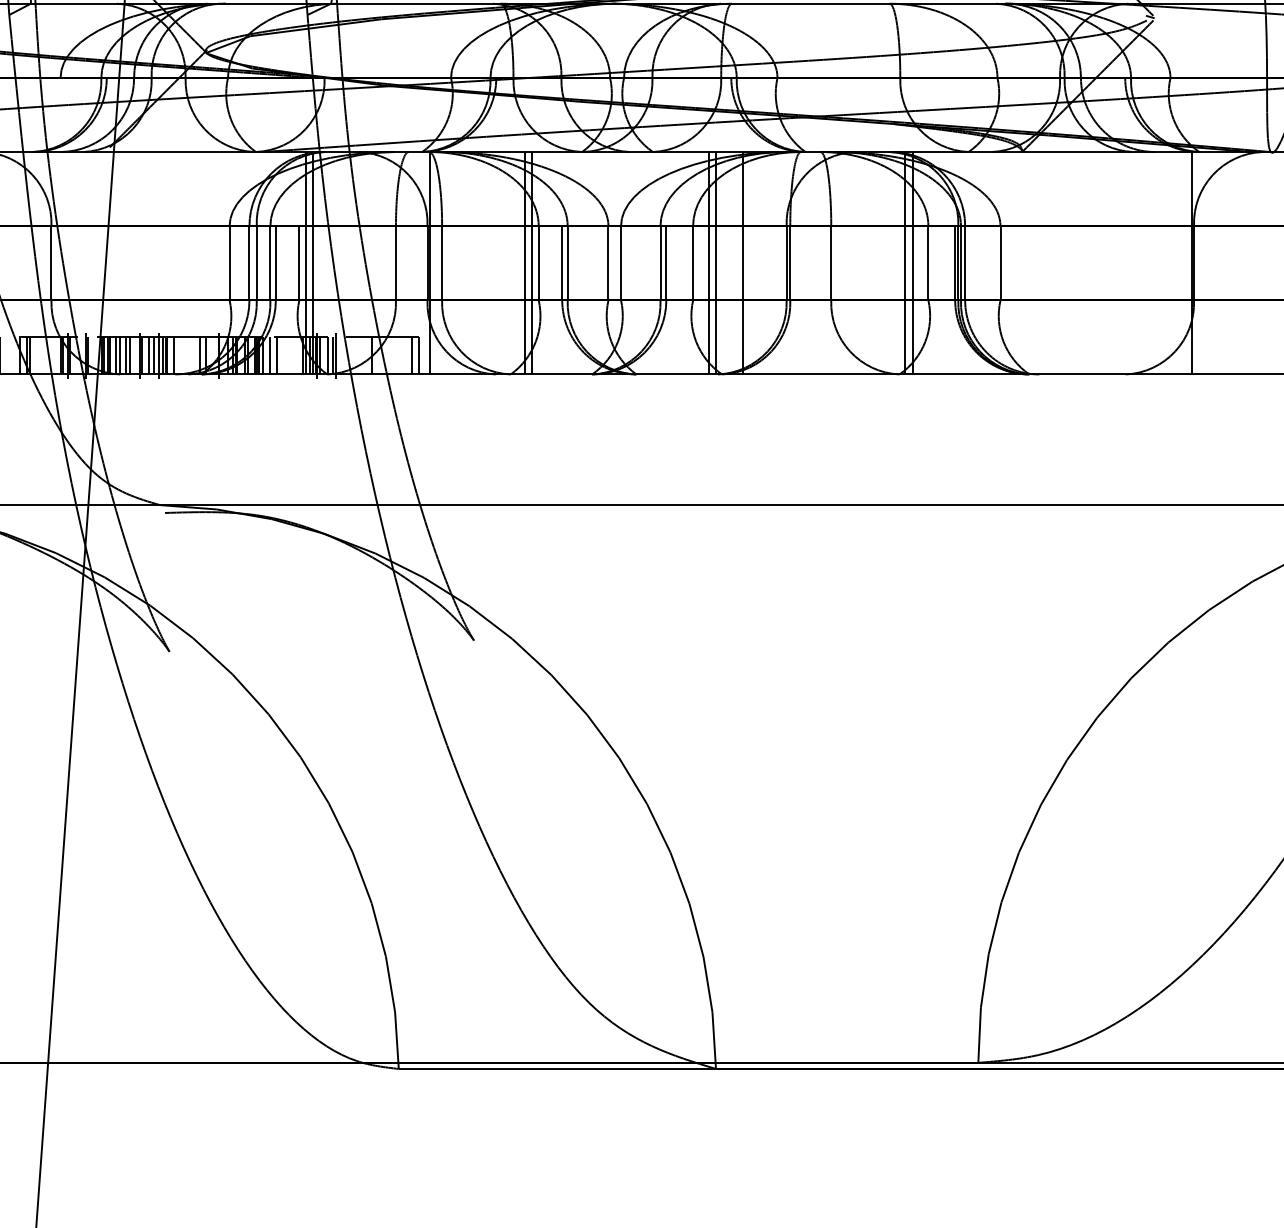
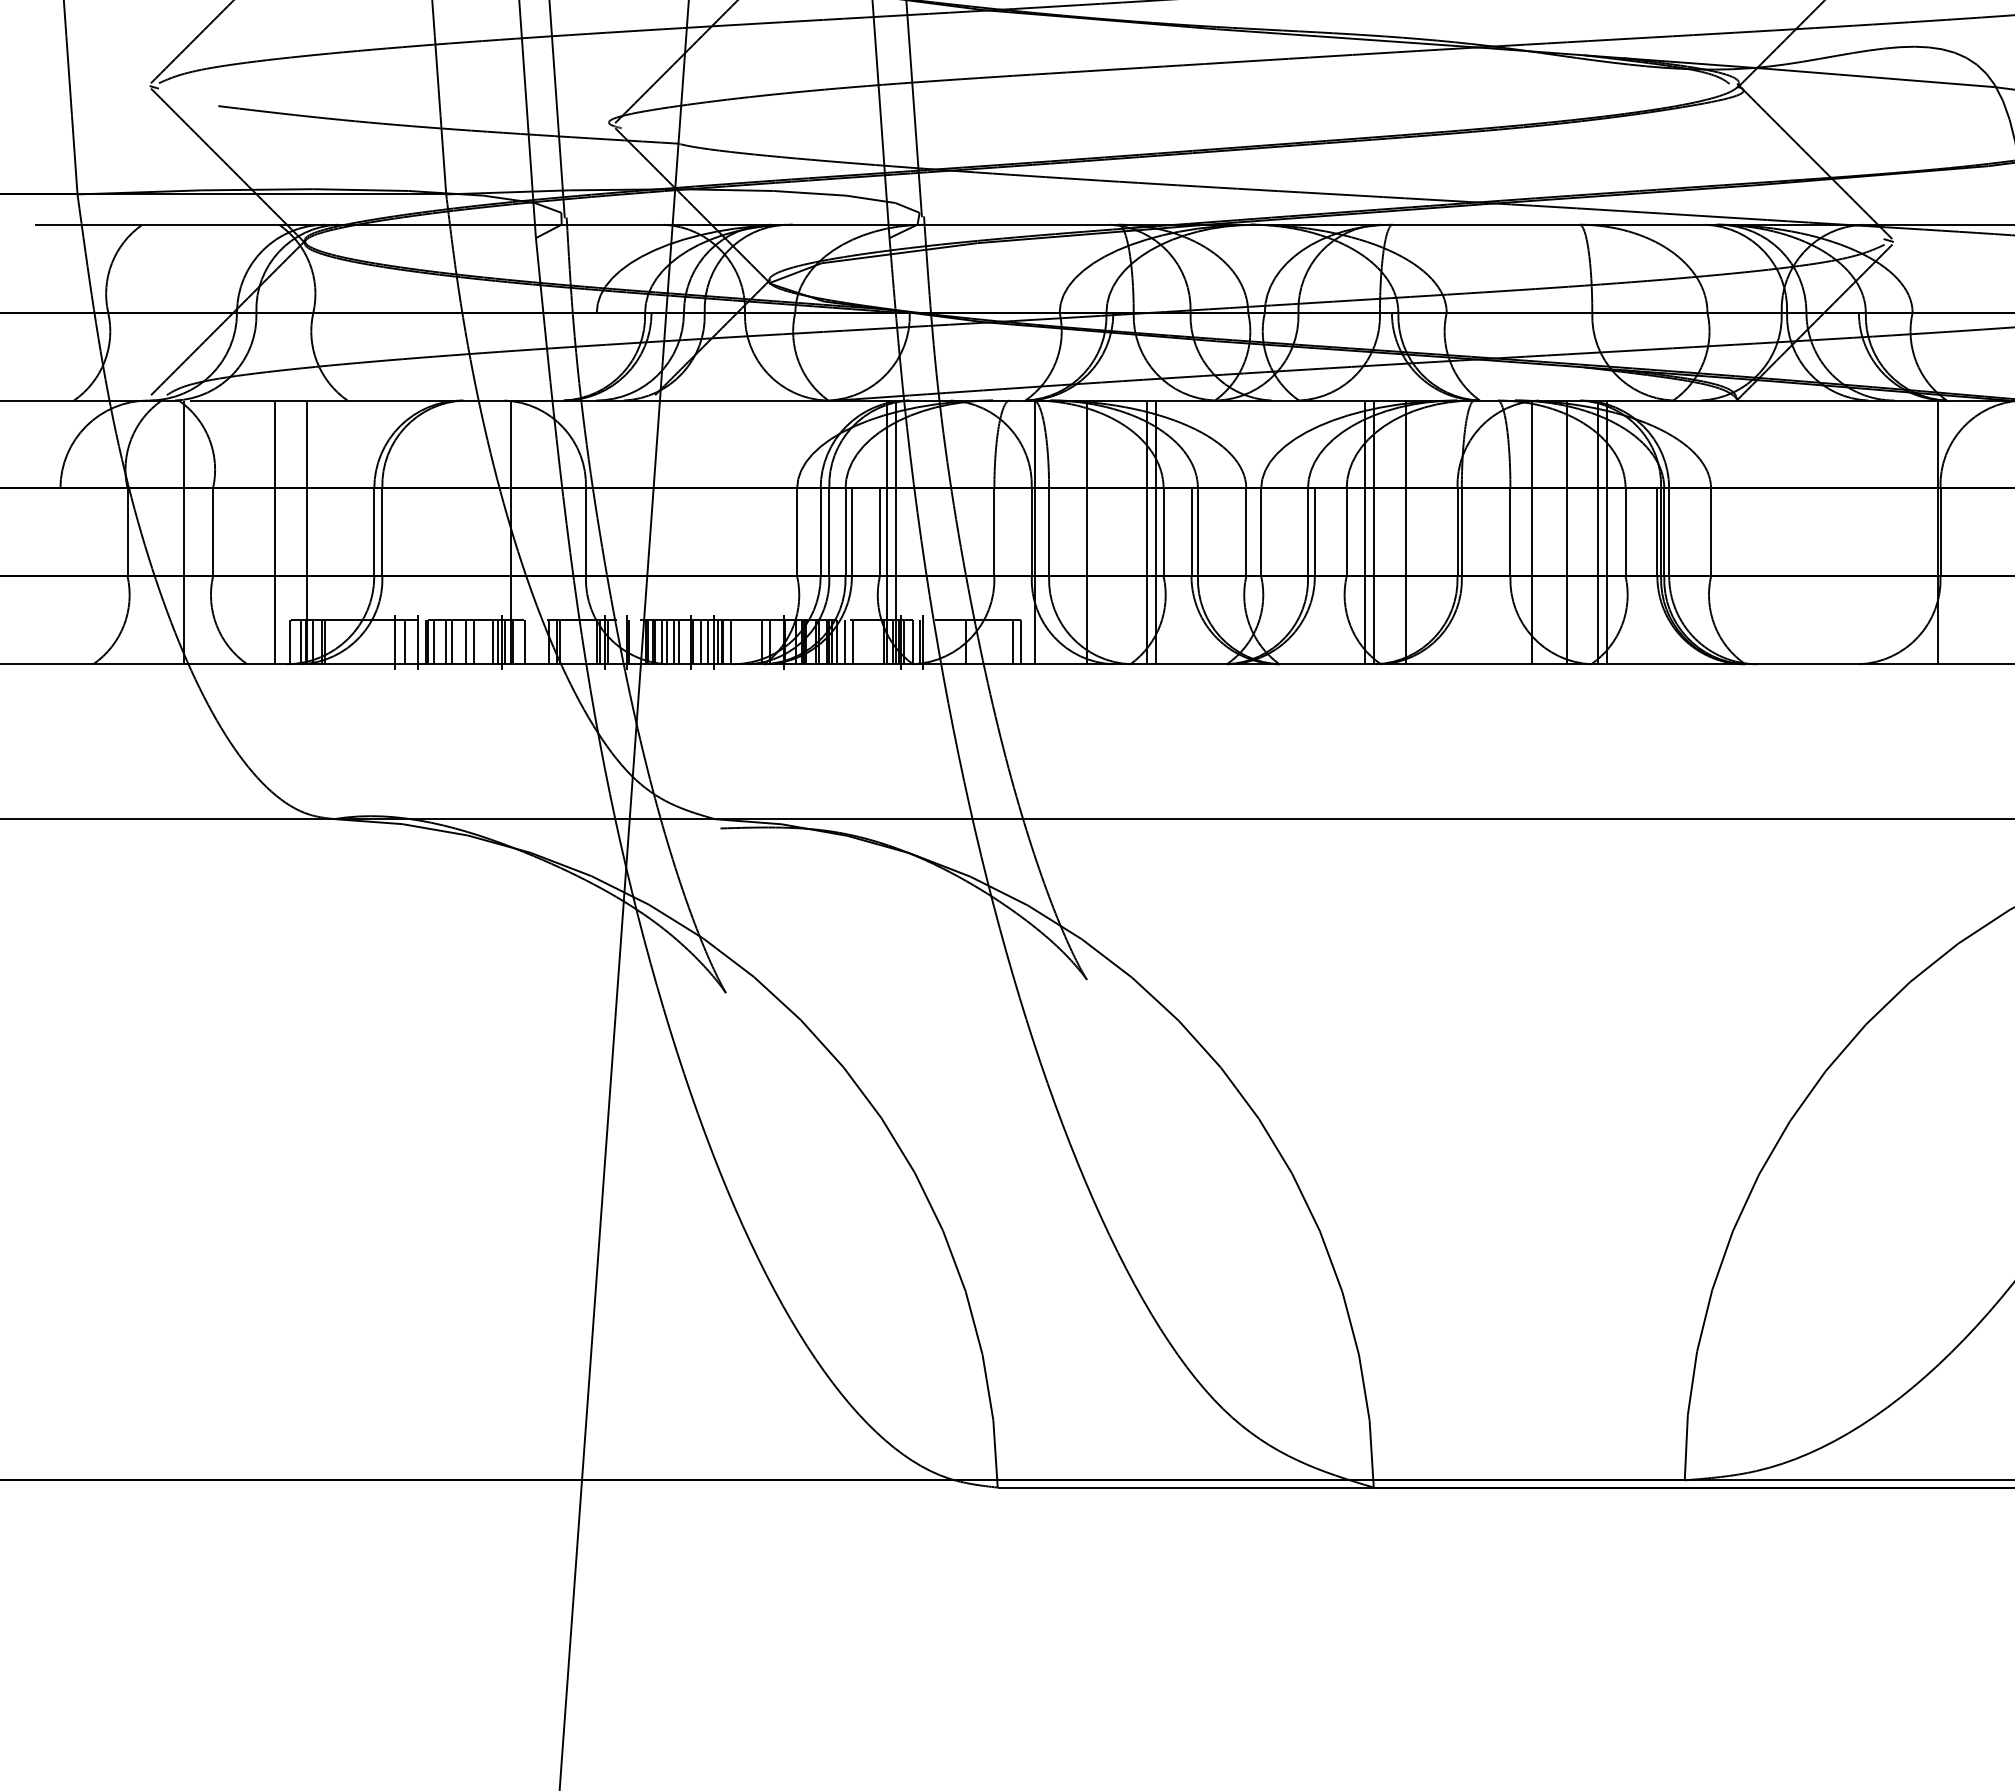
line: (473, 263) -> (1086, 532), added
line: (849, 263) -> (1532, 532), added
line: (878, 263) -> (1566, 532), added

